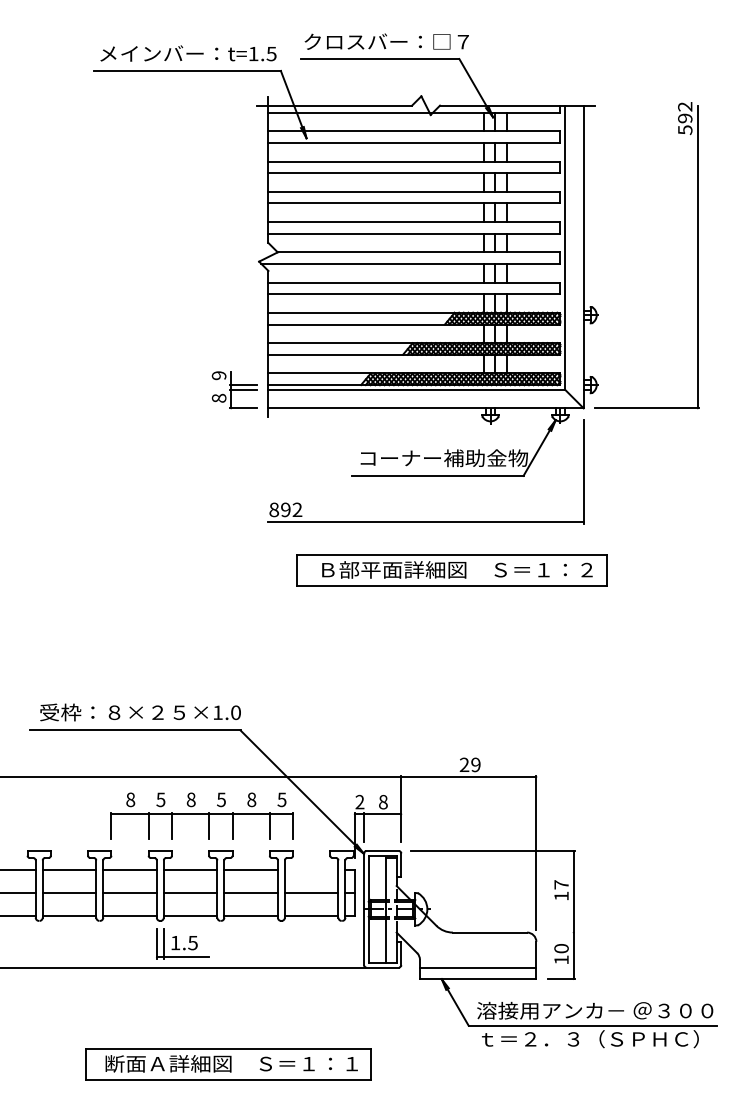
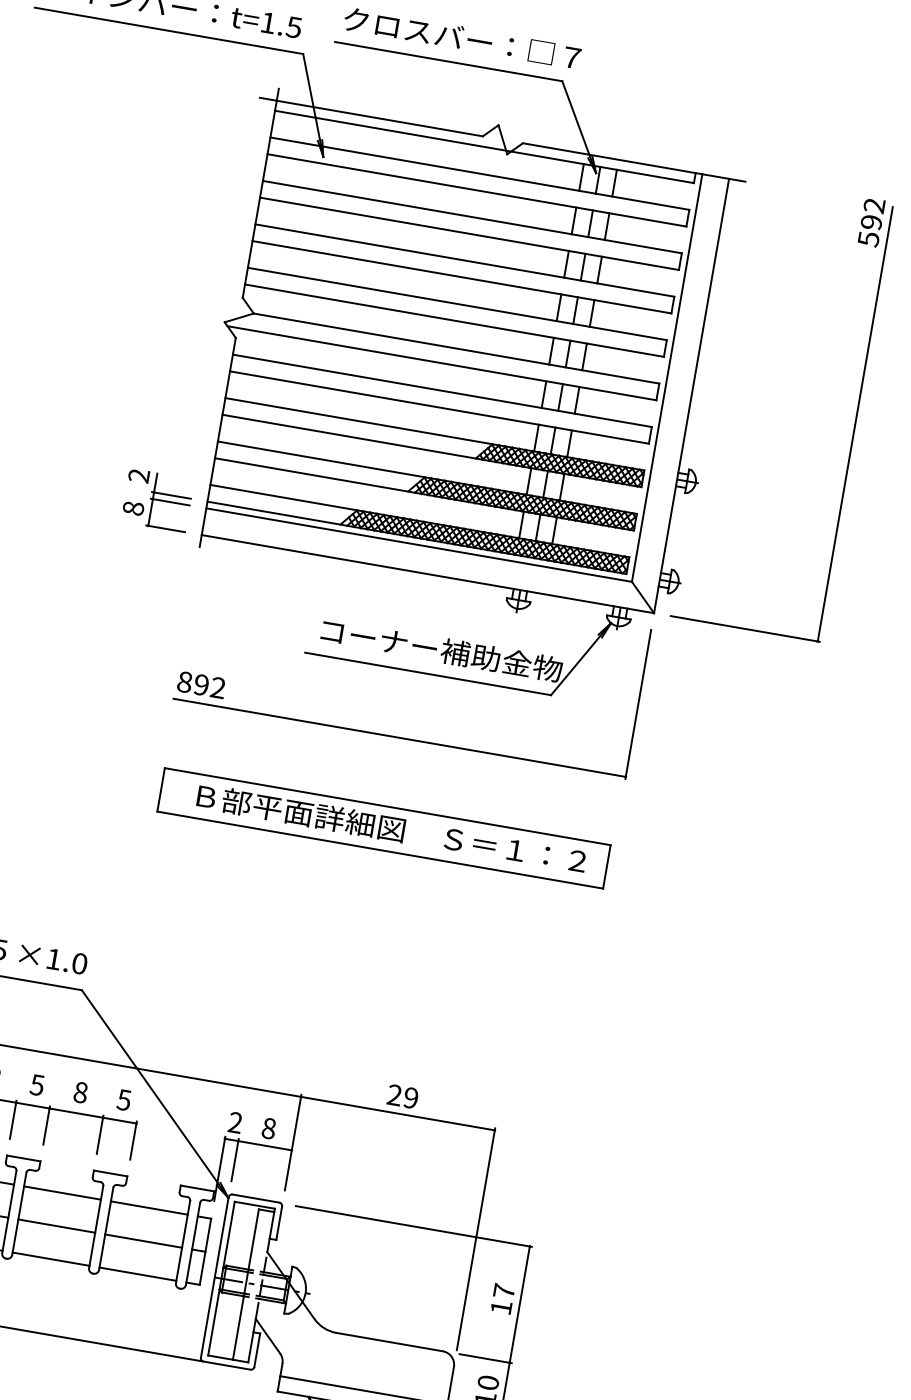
text: (219, 375) -> (139, 475), 9 -> 2
part: (451, 570) -> (383, 828), moved
line: (311, 869) -> (149, 1207), added
line: (556, 932) -> (485, 1358), added

